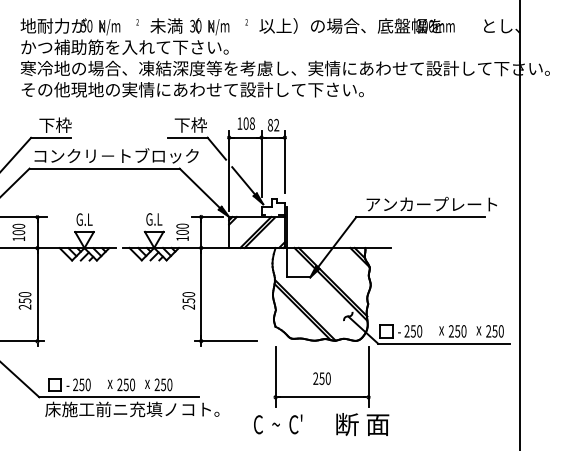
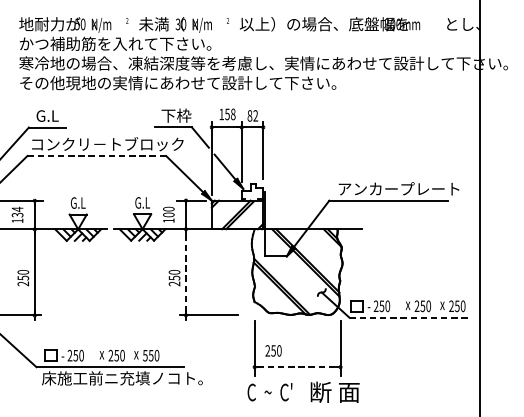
text: (245, 123) -> (226, 114), 108 -> 158
text: (55, 124) -> (51, 115), 下枠 -> G.L
line: (105, 168) -> (97, 155), solid -> dashed
text: (18, 229) -> (17, 212), 100 -> 134
line: (201, 294) -> (186, 272), solid -> dashed
line: (444, 343) -> (410, 317), solid -> dashed
text: (321, 378) -> (273, 350), moved
text: (156, 384) -> (144, 355), 250 -> 550
line: (322, 397) -> (298, 367), solid -> dashed
text: (278, 424) -> (270, 392), moved

